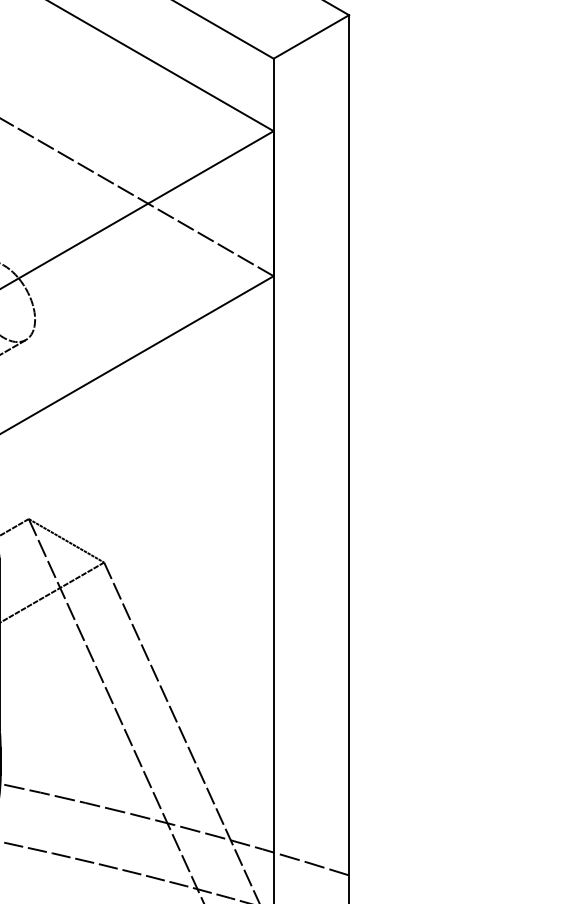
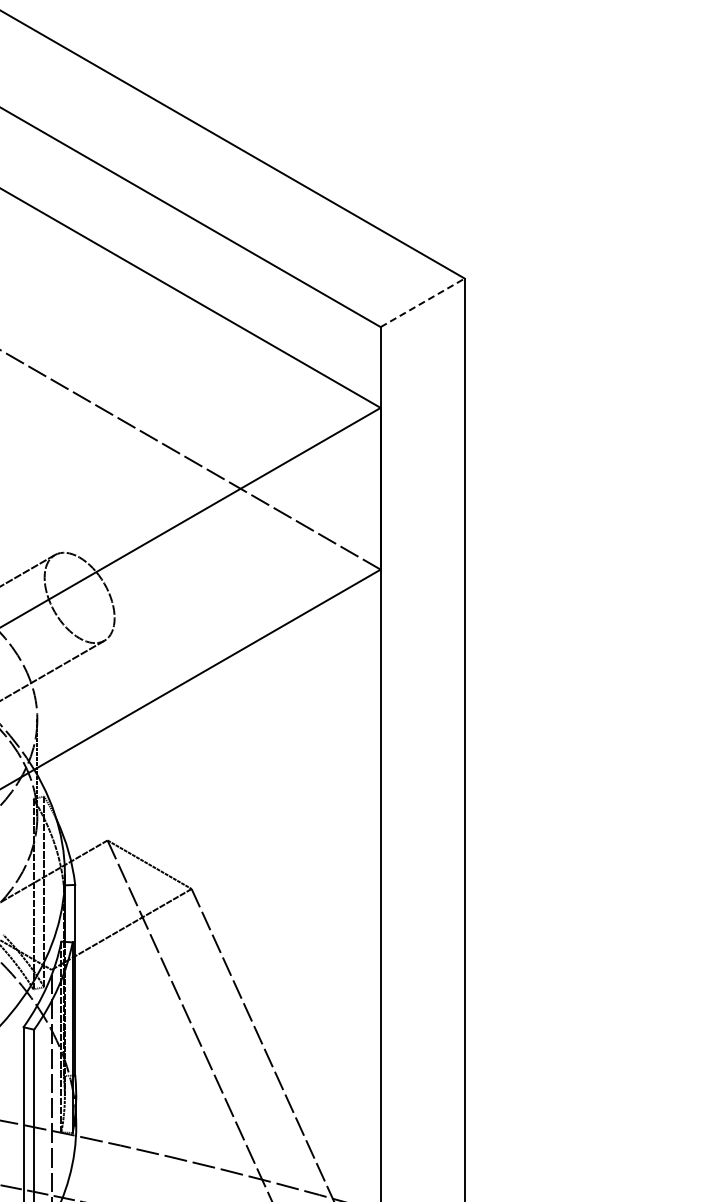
line: (311, 36) -> (422, 302), solid -> dashed

